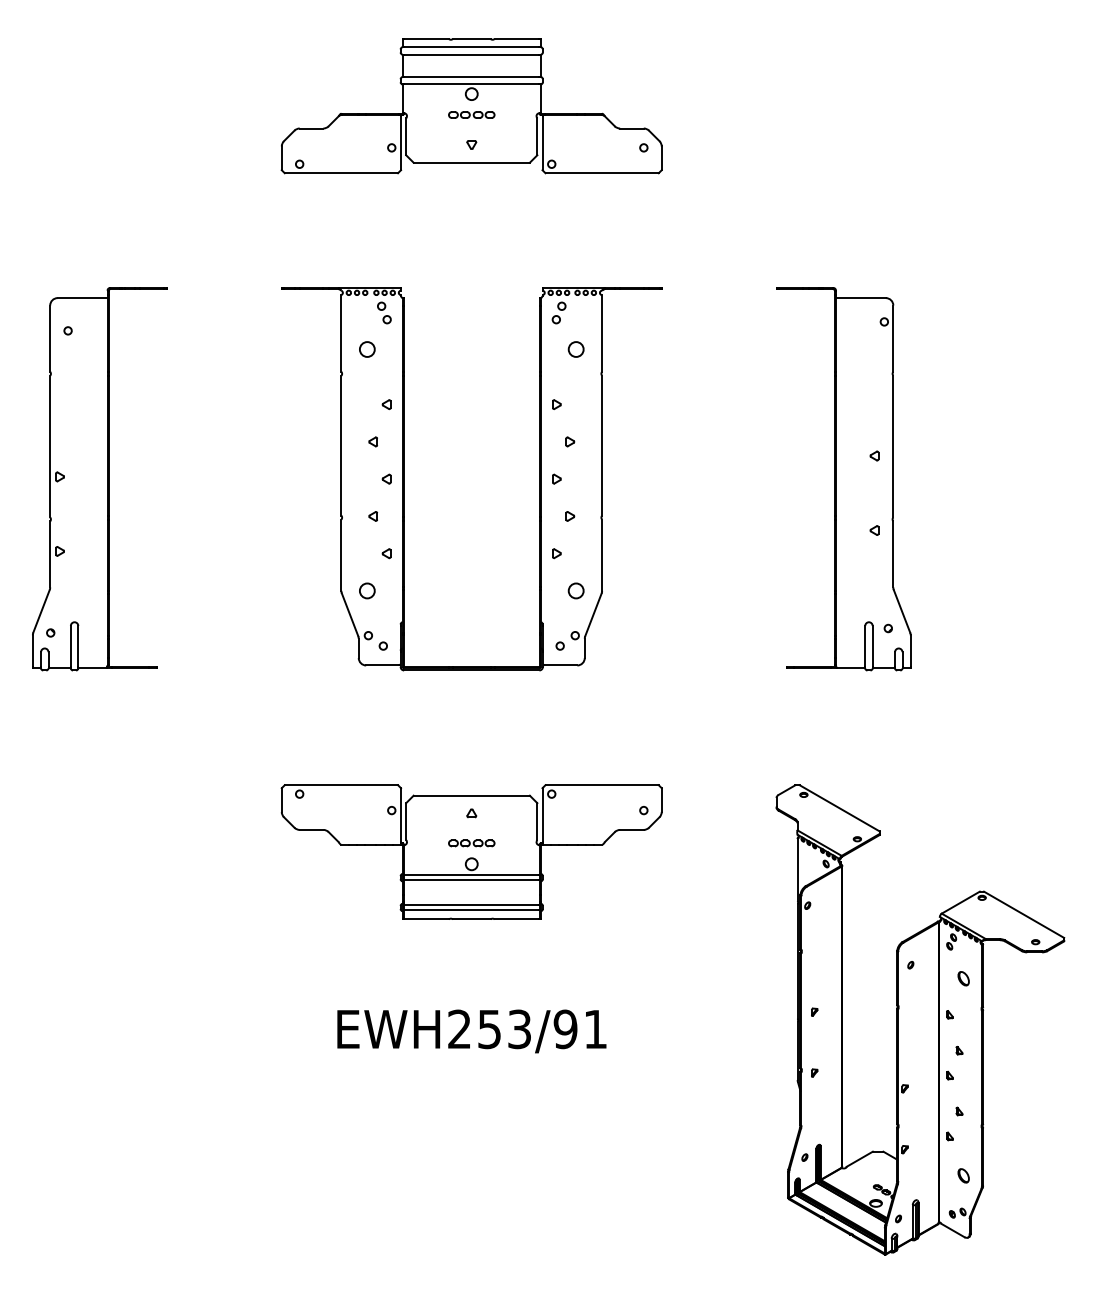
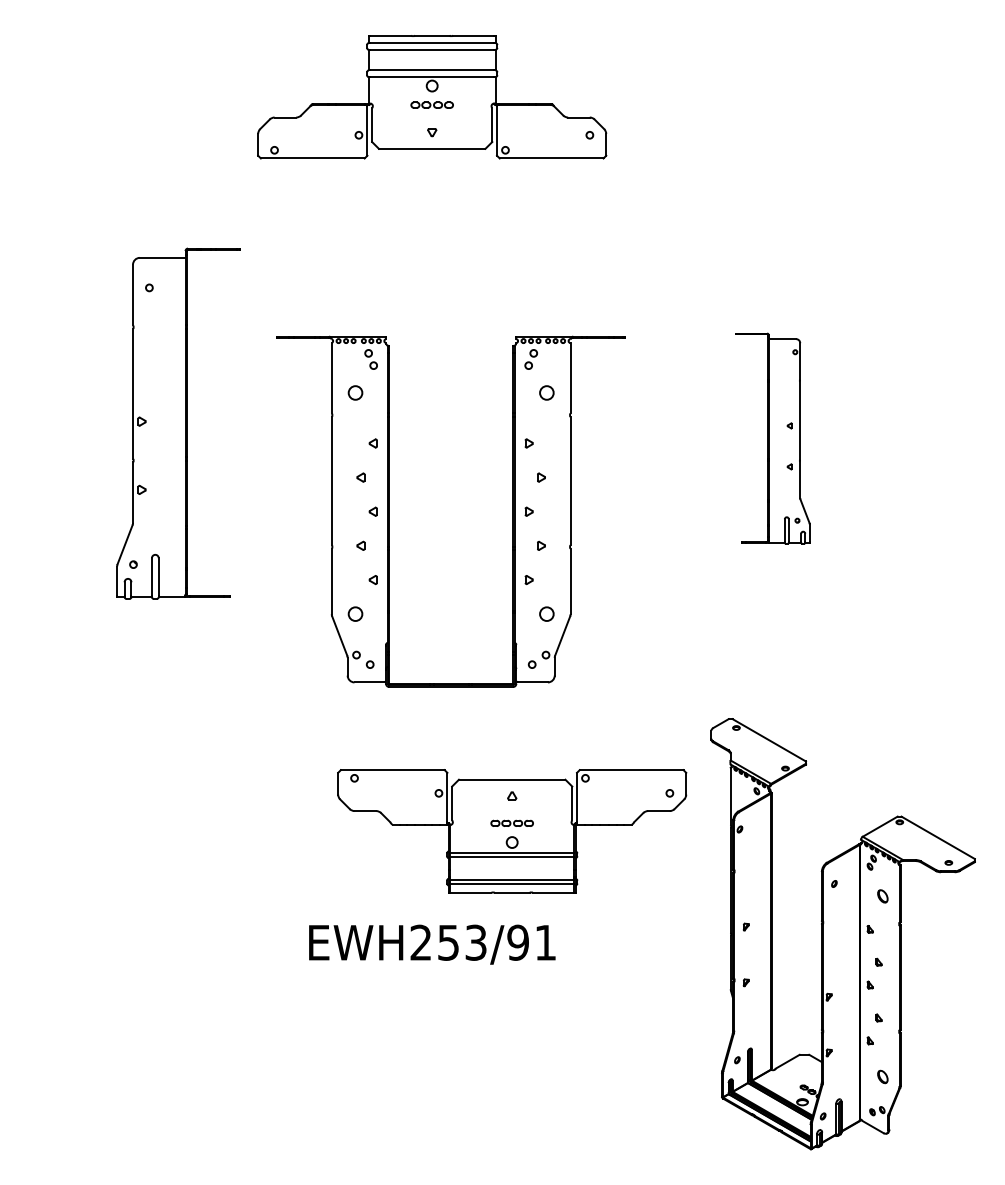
part: (99, 478) -> (178, 423), moved
part: (404, 478) -> (389, 511), moved
part: (843, 478) -> (772, 438), size x0.6
part: (472, 852) -> (512, 831), moved

